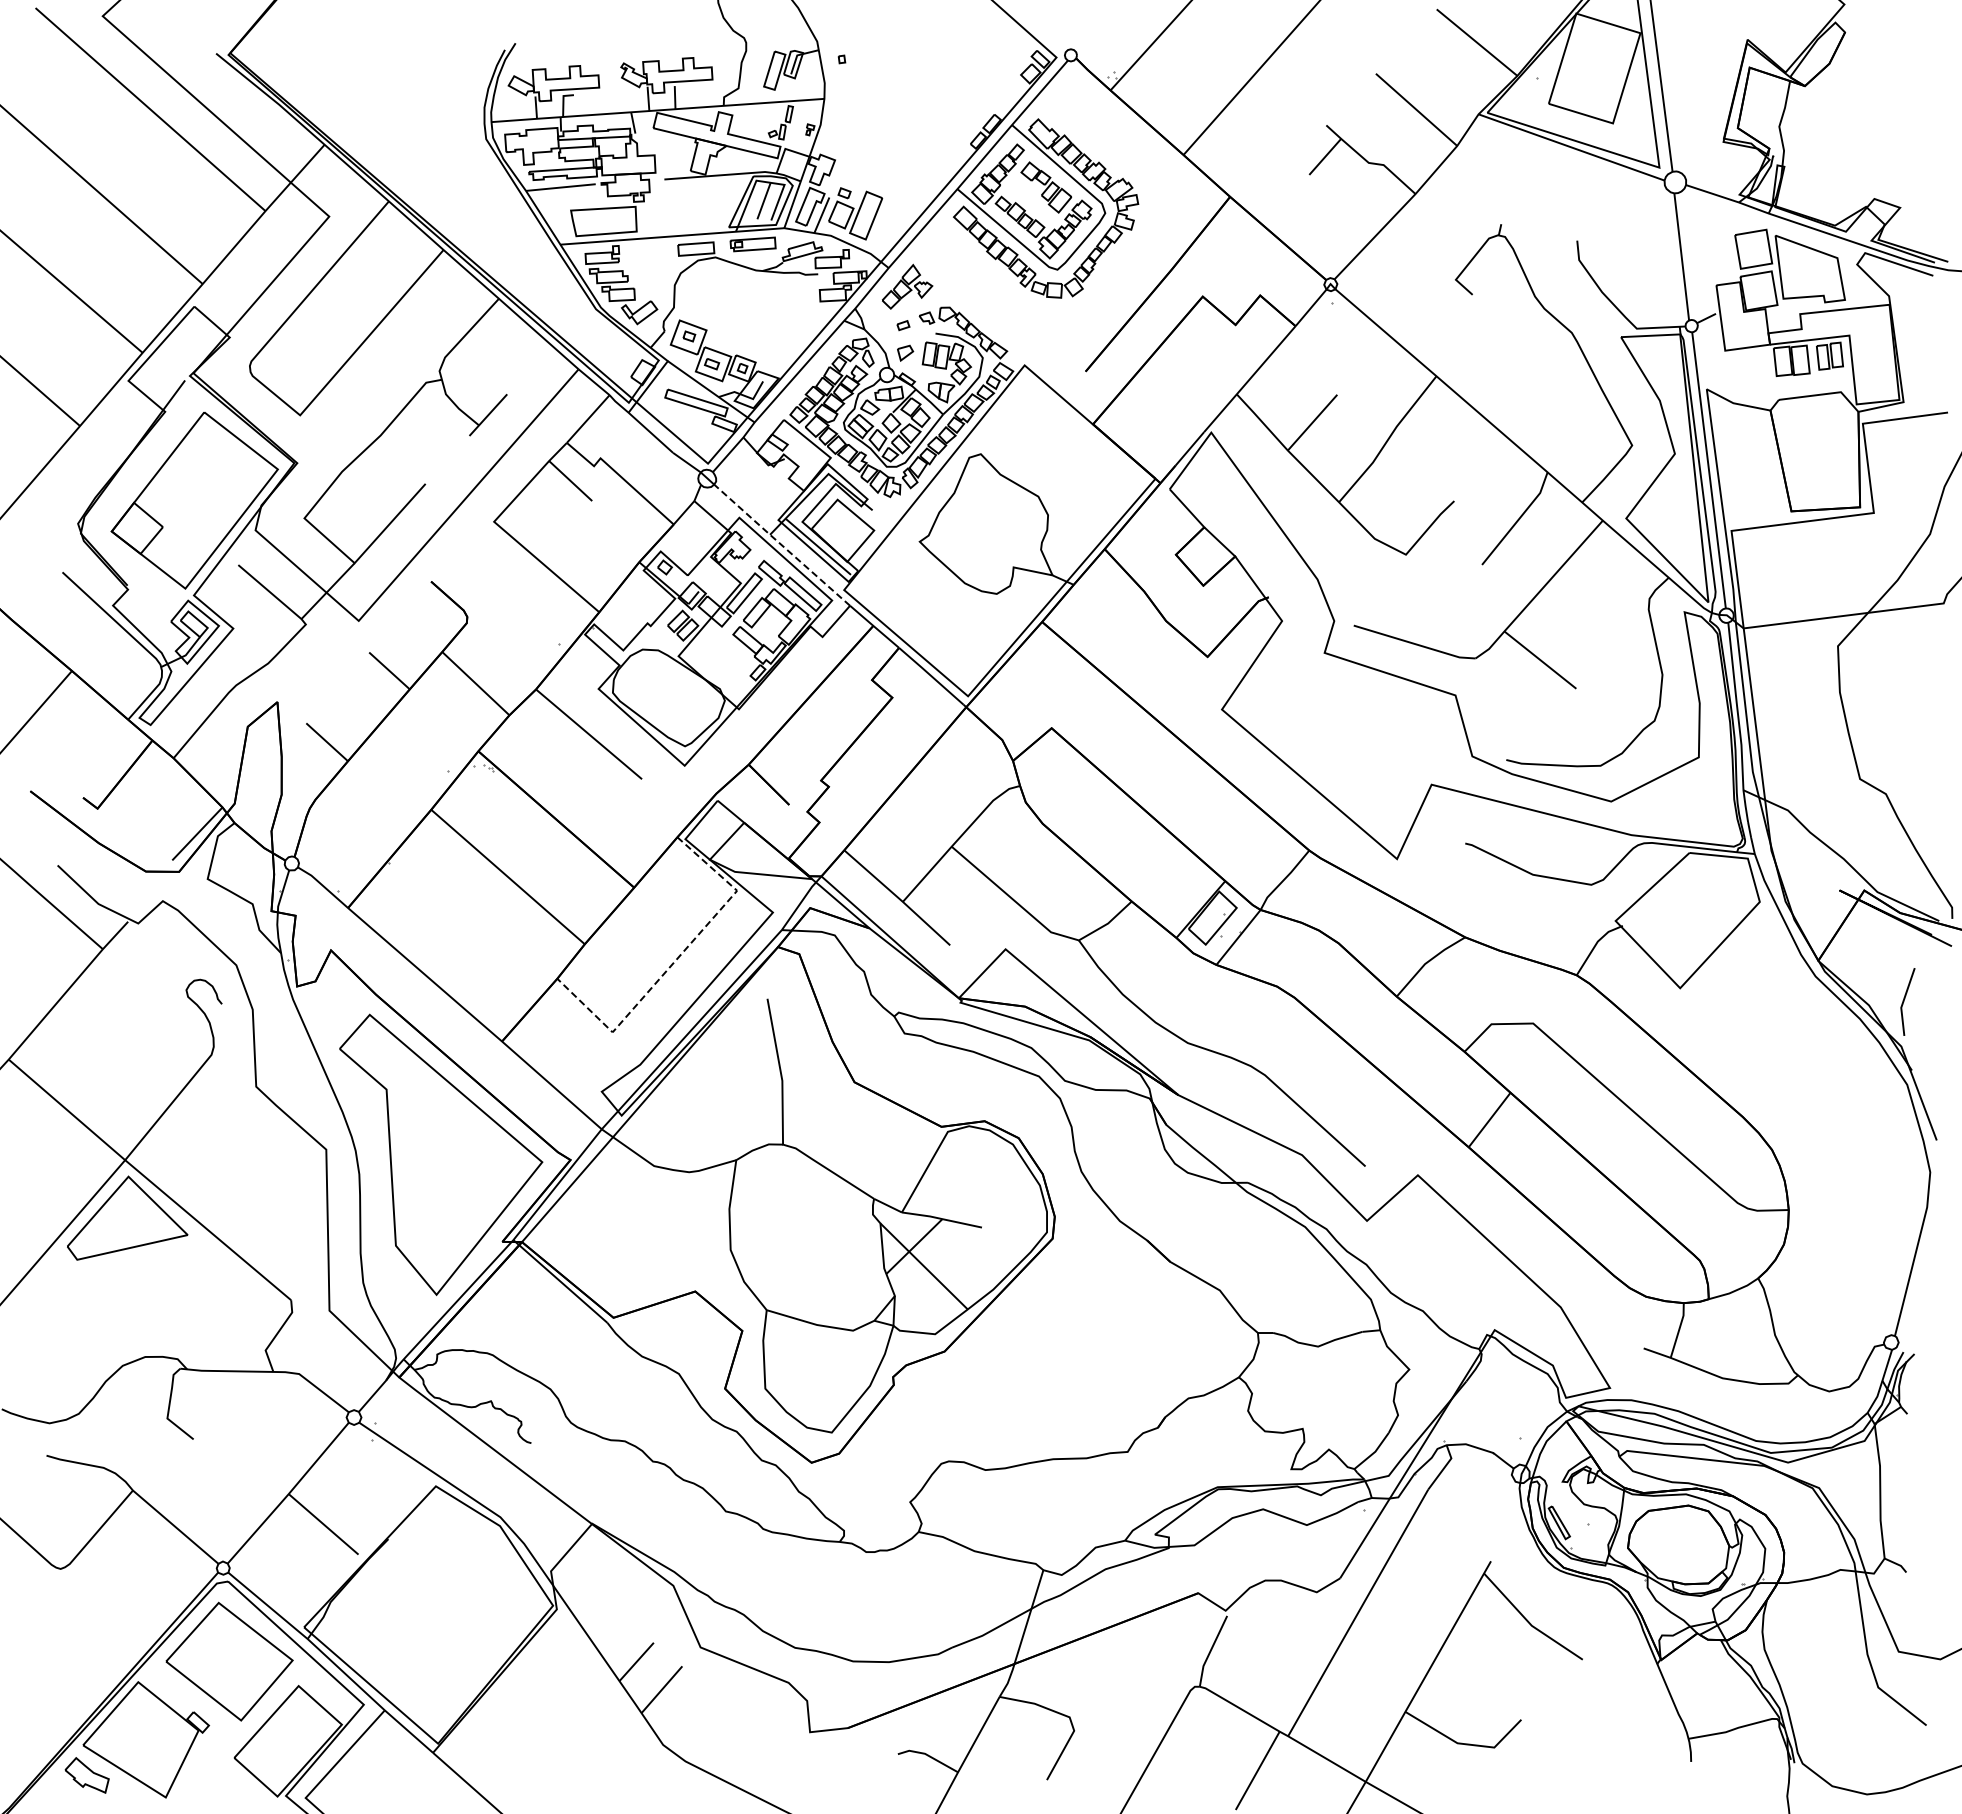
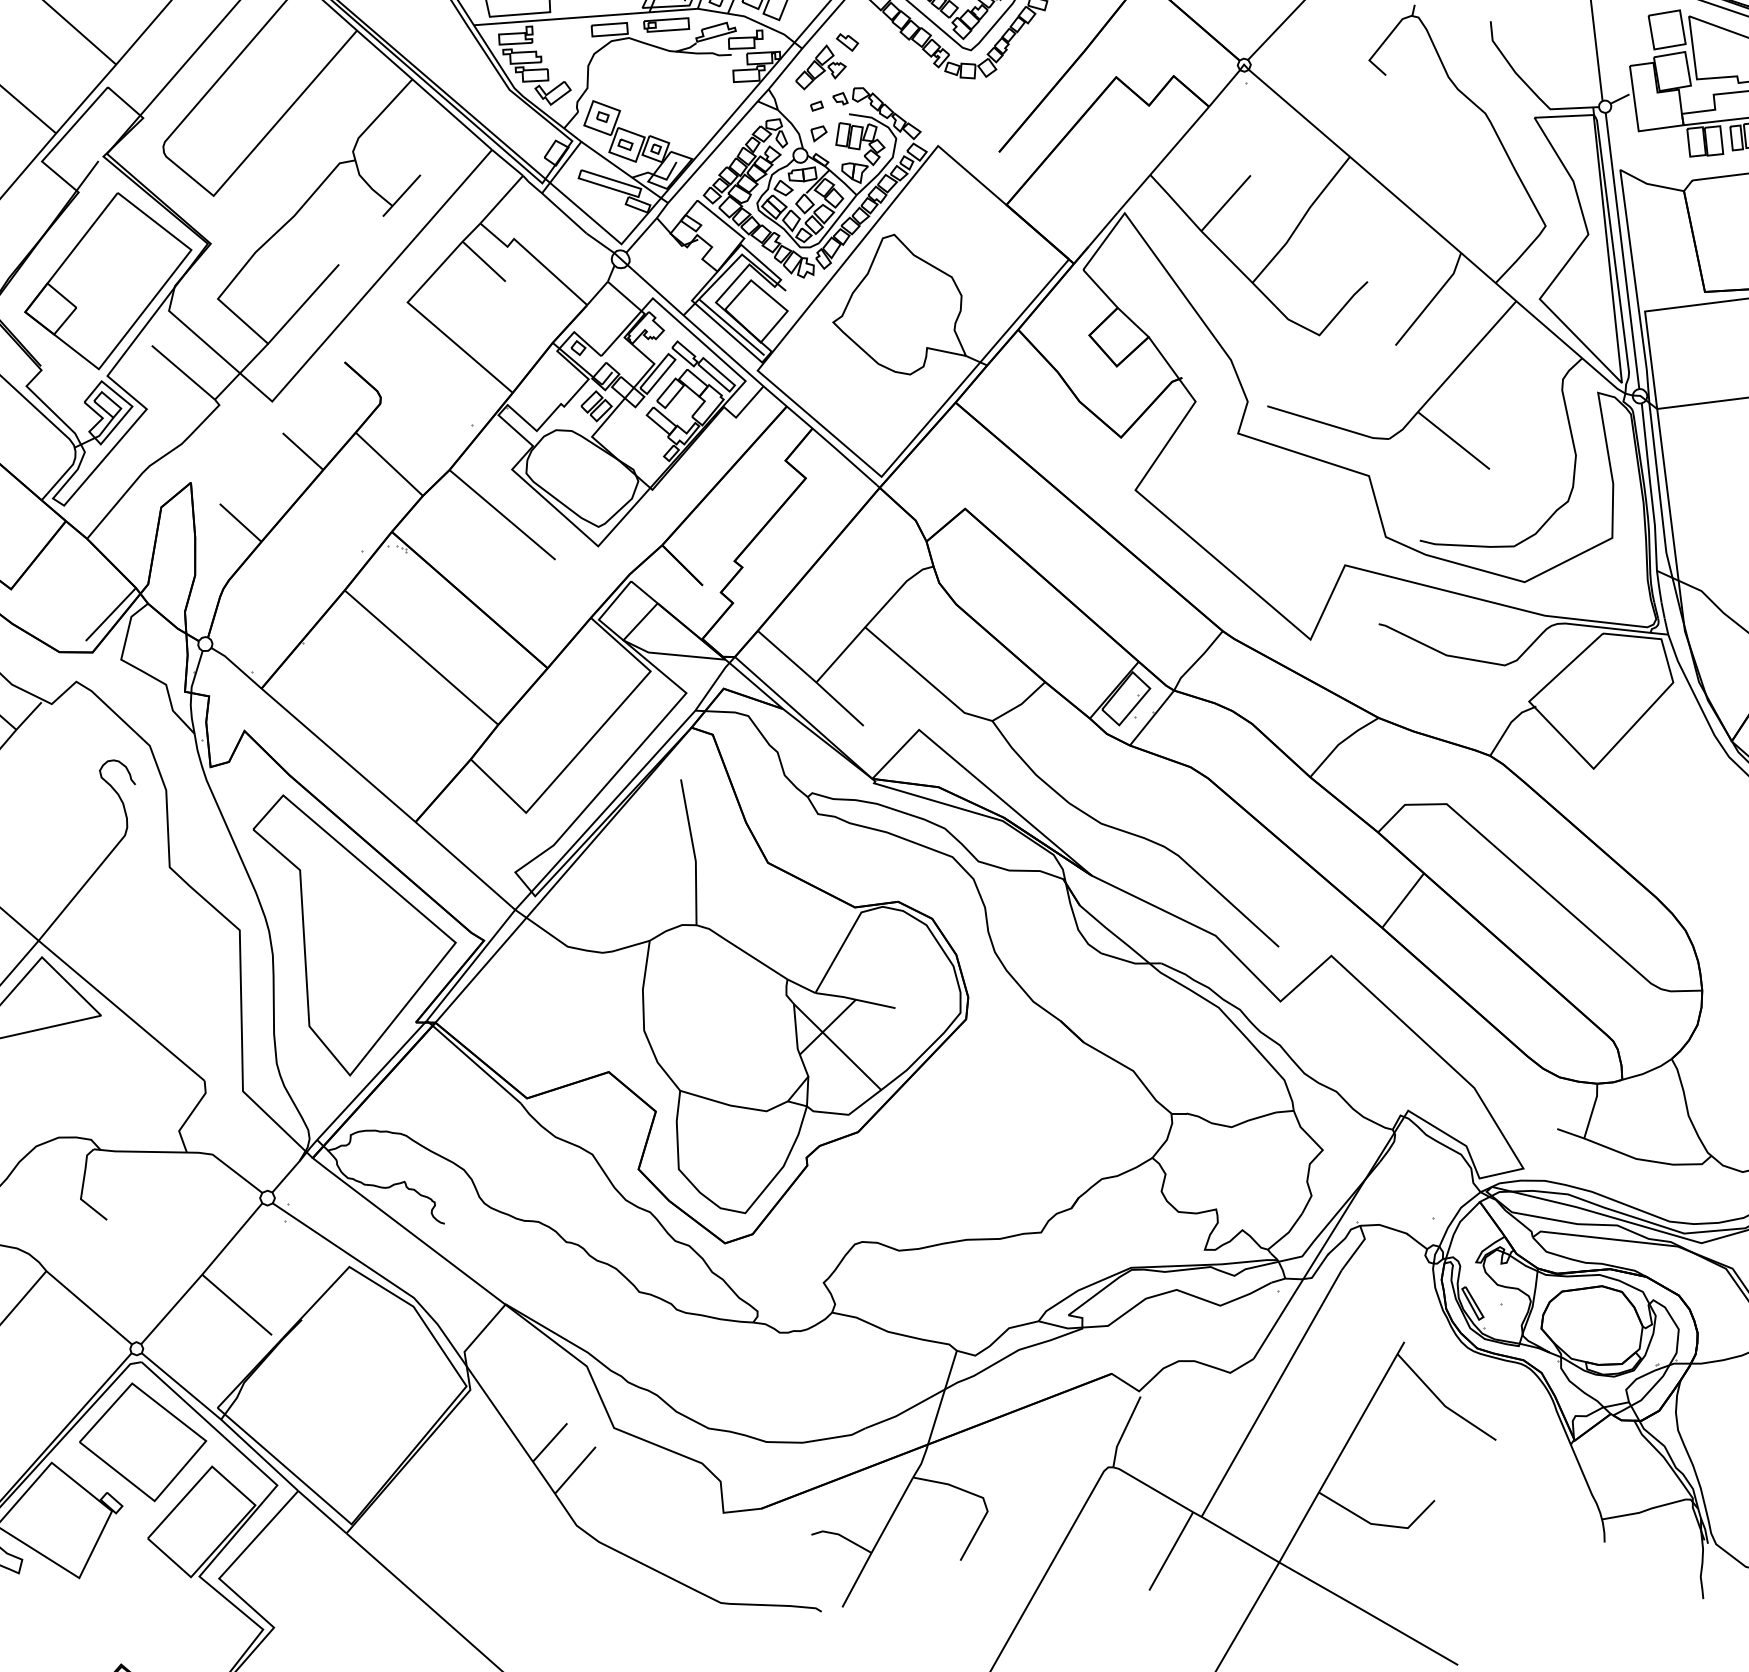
part: (933, 261) -> (846, 42), added
line: (781, 544) -> (694, 325), dashed -> solid
line: (675, 960) -> (588, 741), dashed -> solid

